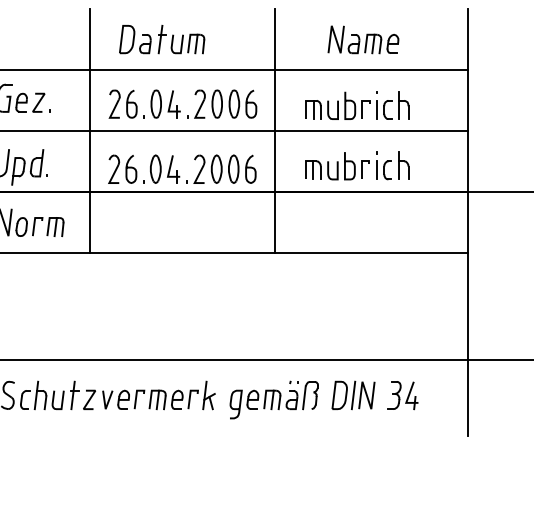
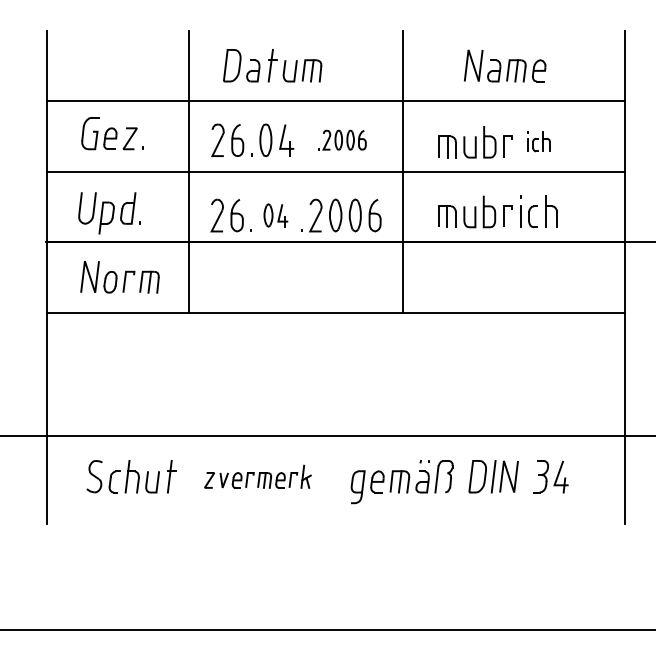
part: (222, 103) -> (342, 139), size x0.6
part: (392, 105) -> (538, 141), size x0.6
part: (164, 169) -> (275, 215), size x0.7
part: (149, 395) -> (257, 476), size x0.7

